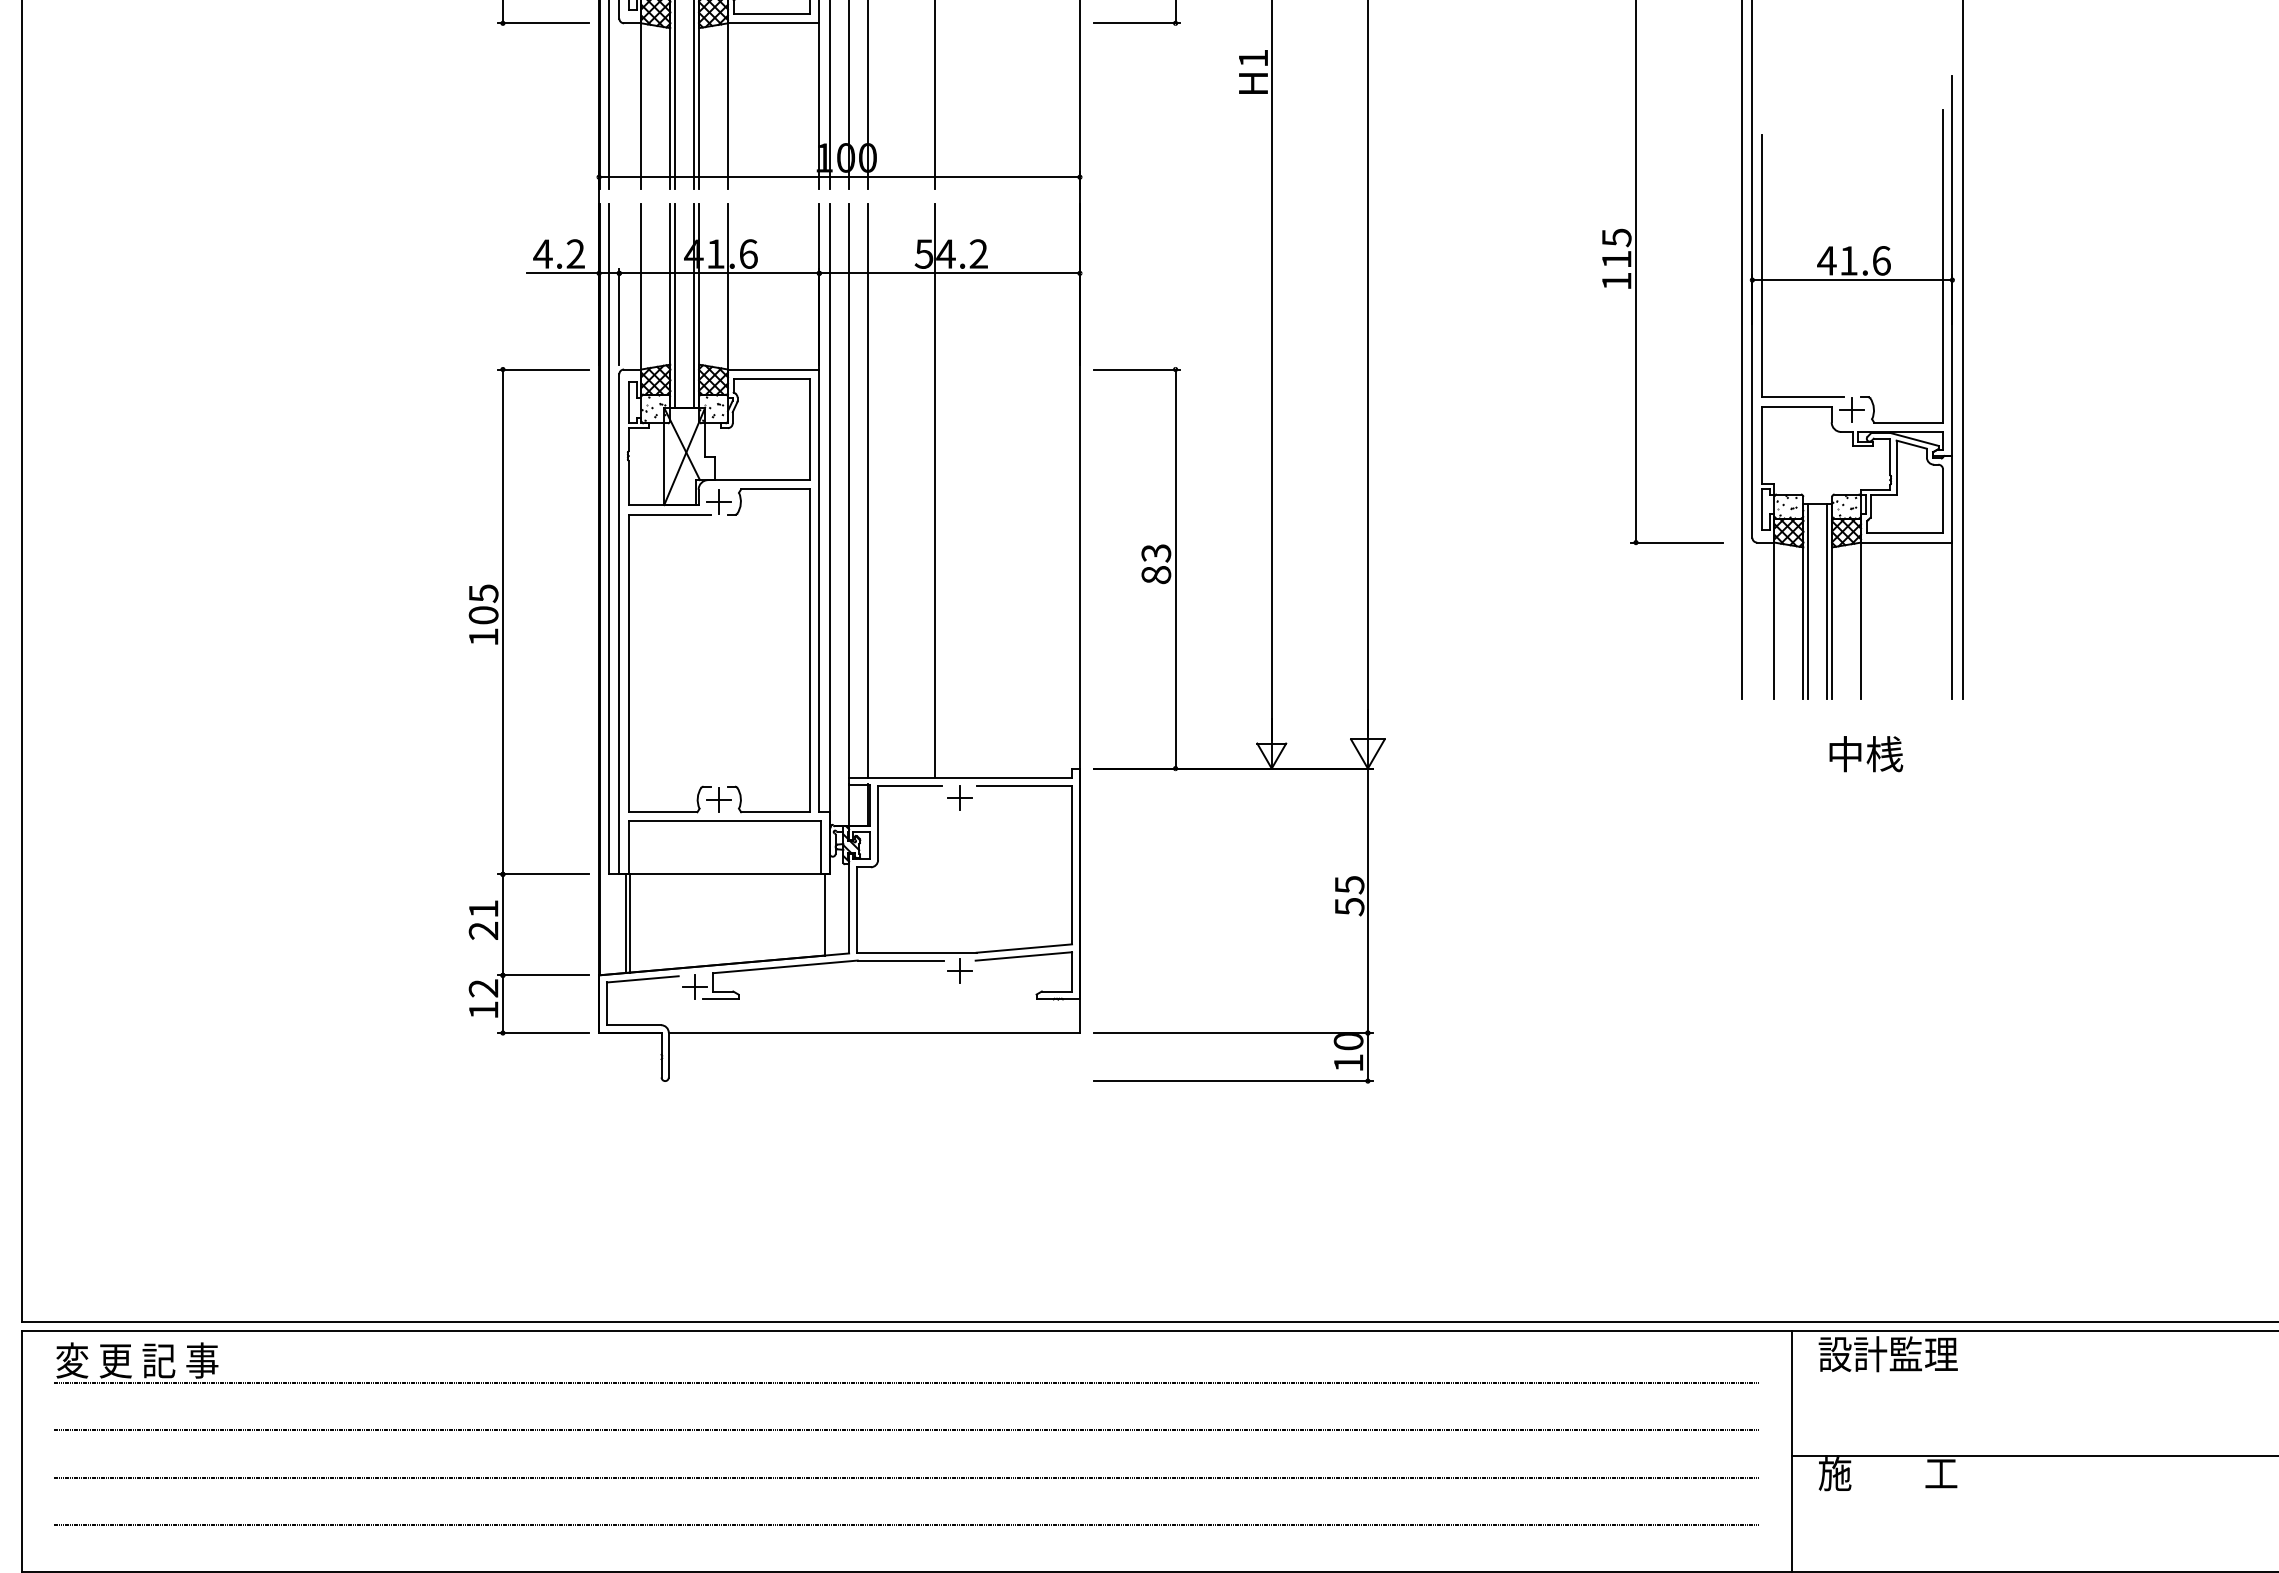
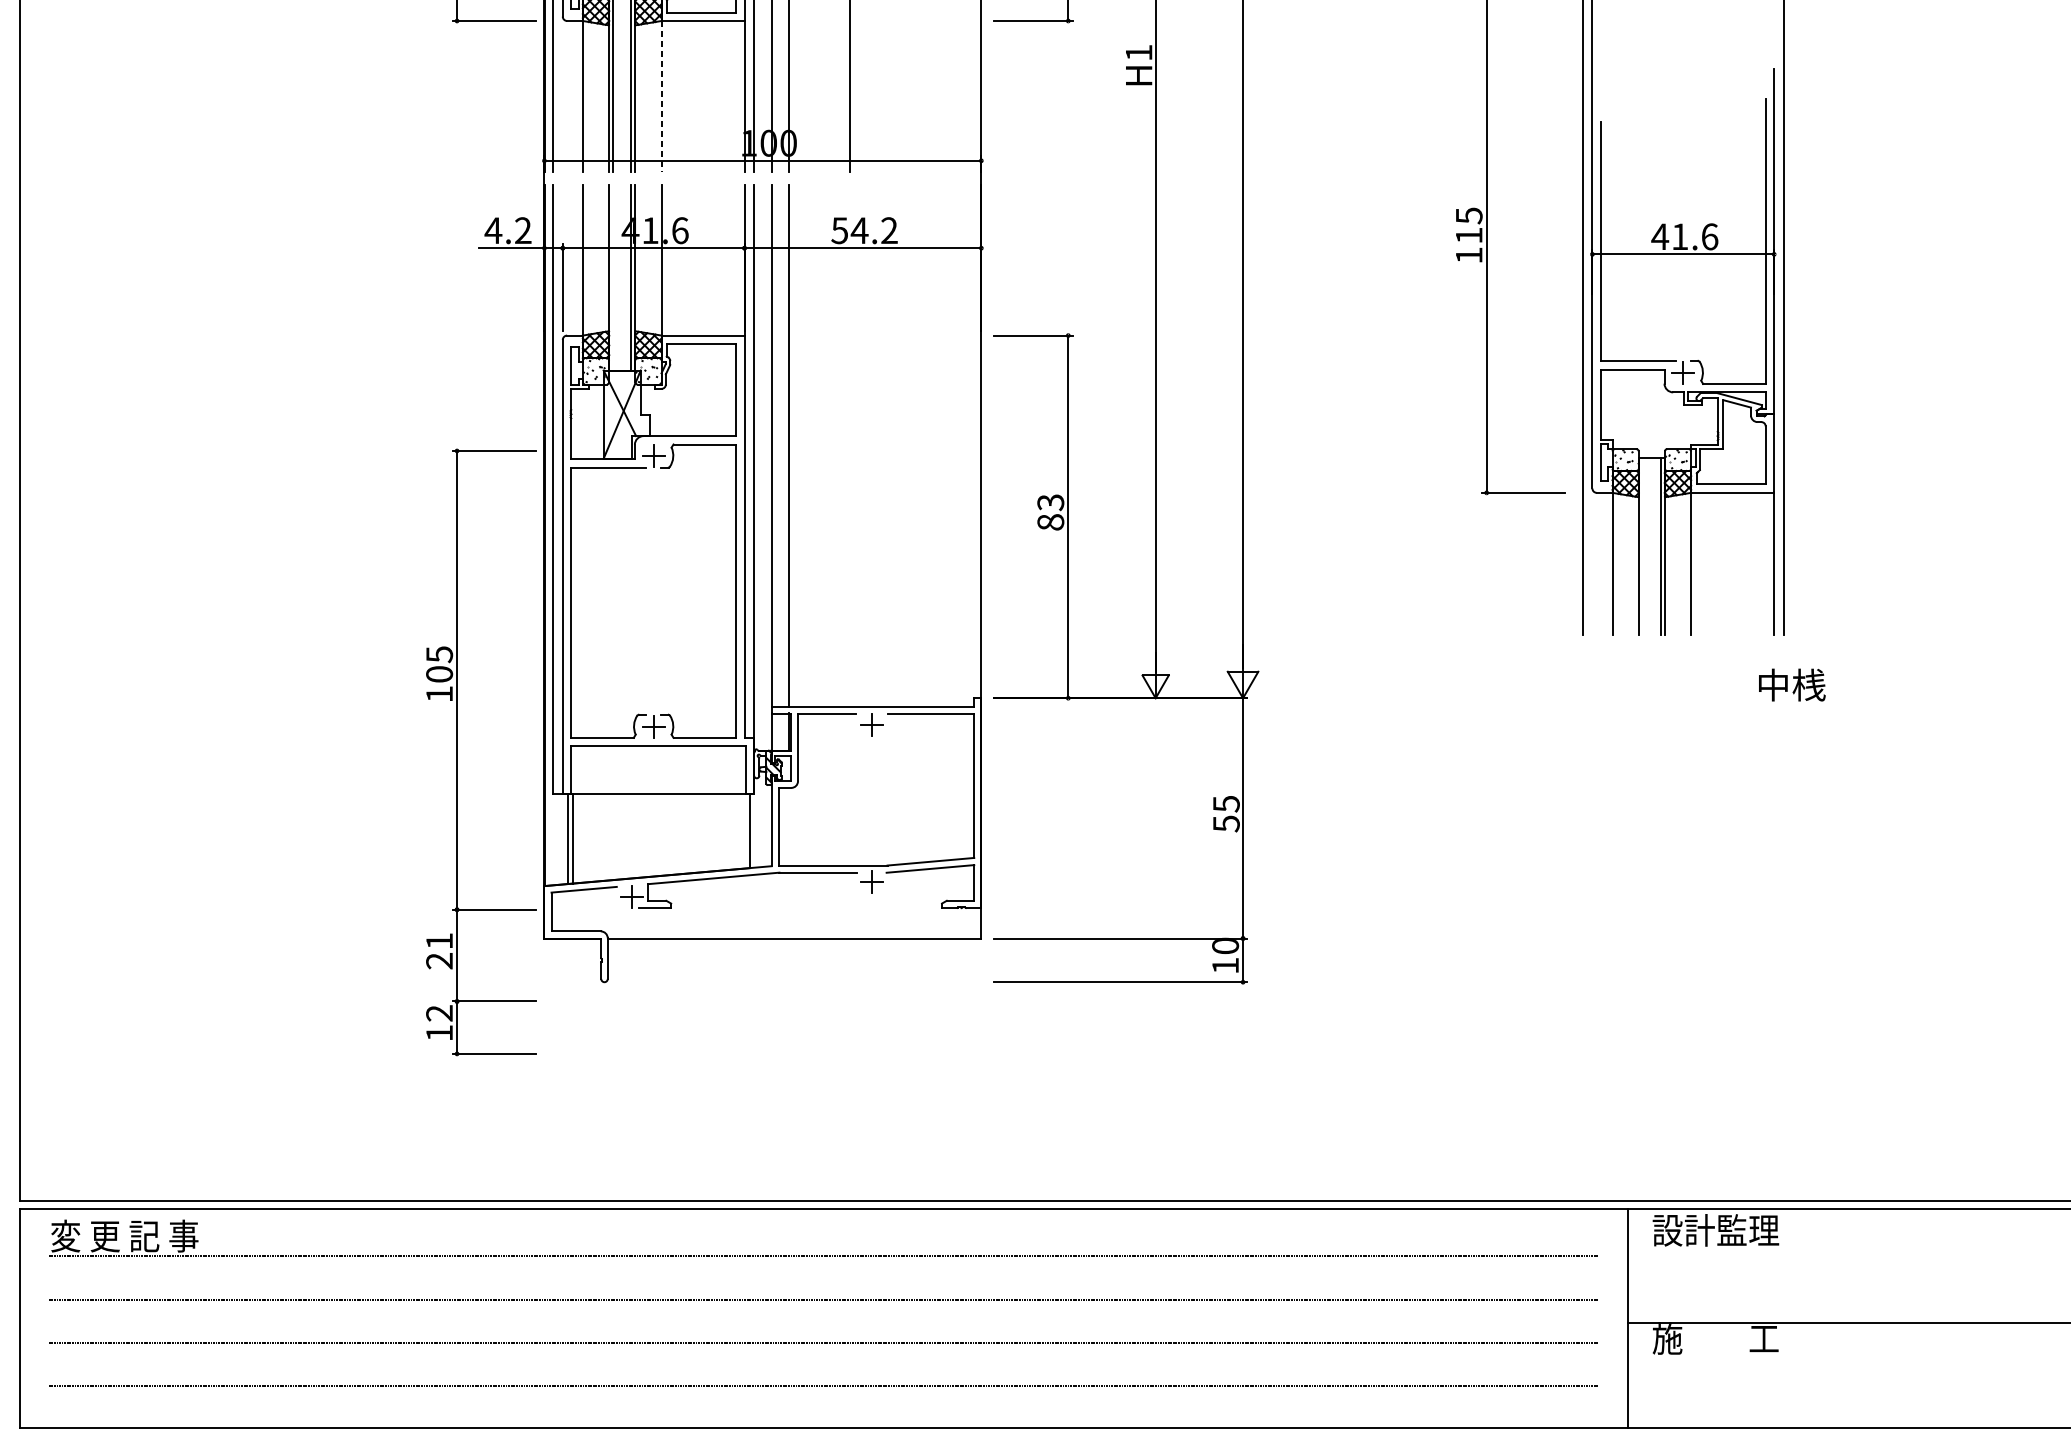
line: (727, 106) -> (661, 96), solid -> dashed
line: (675, 305) -> (613, 277), removed
line: (935, 490) -> (850, 445), removed
line: (1808, 601) -> (1643, 546), removed
part: (503, 701) -> (457, 752), moved
text: (1866, 754) -> (1792, 685), moved

